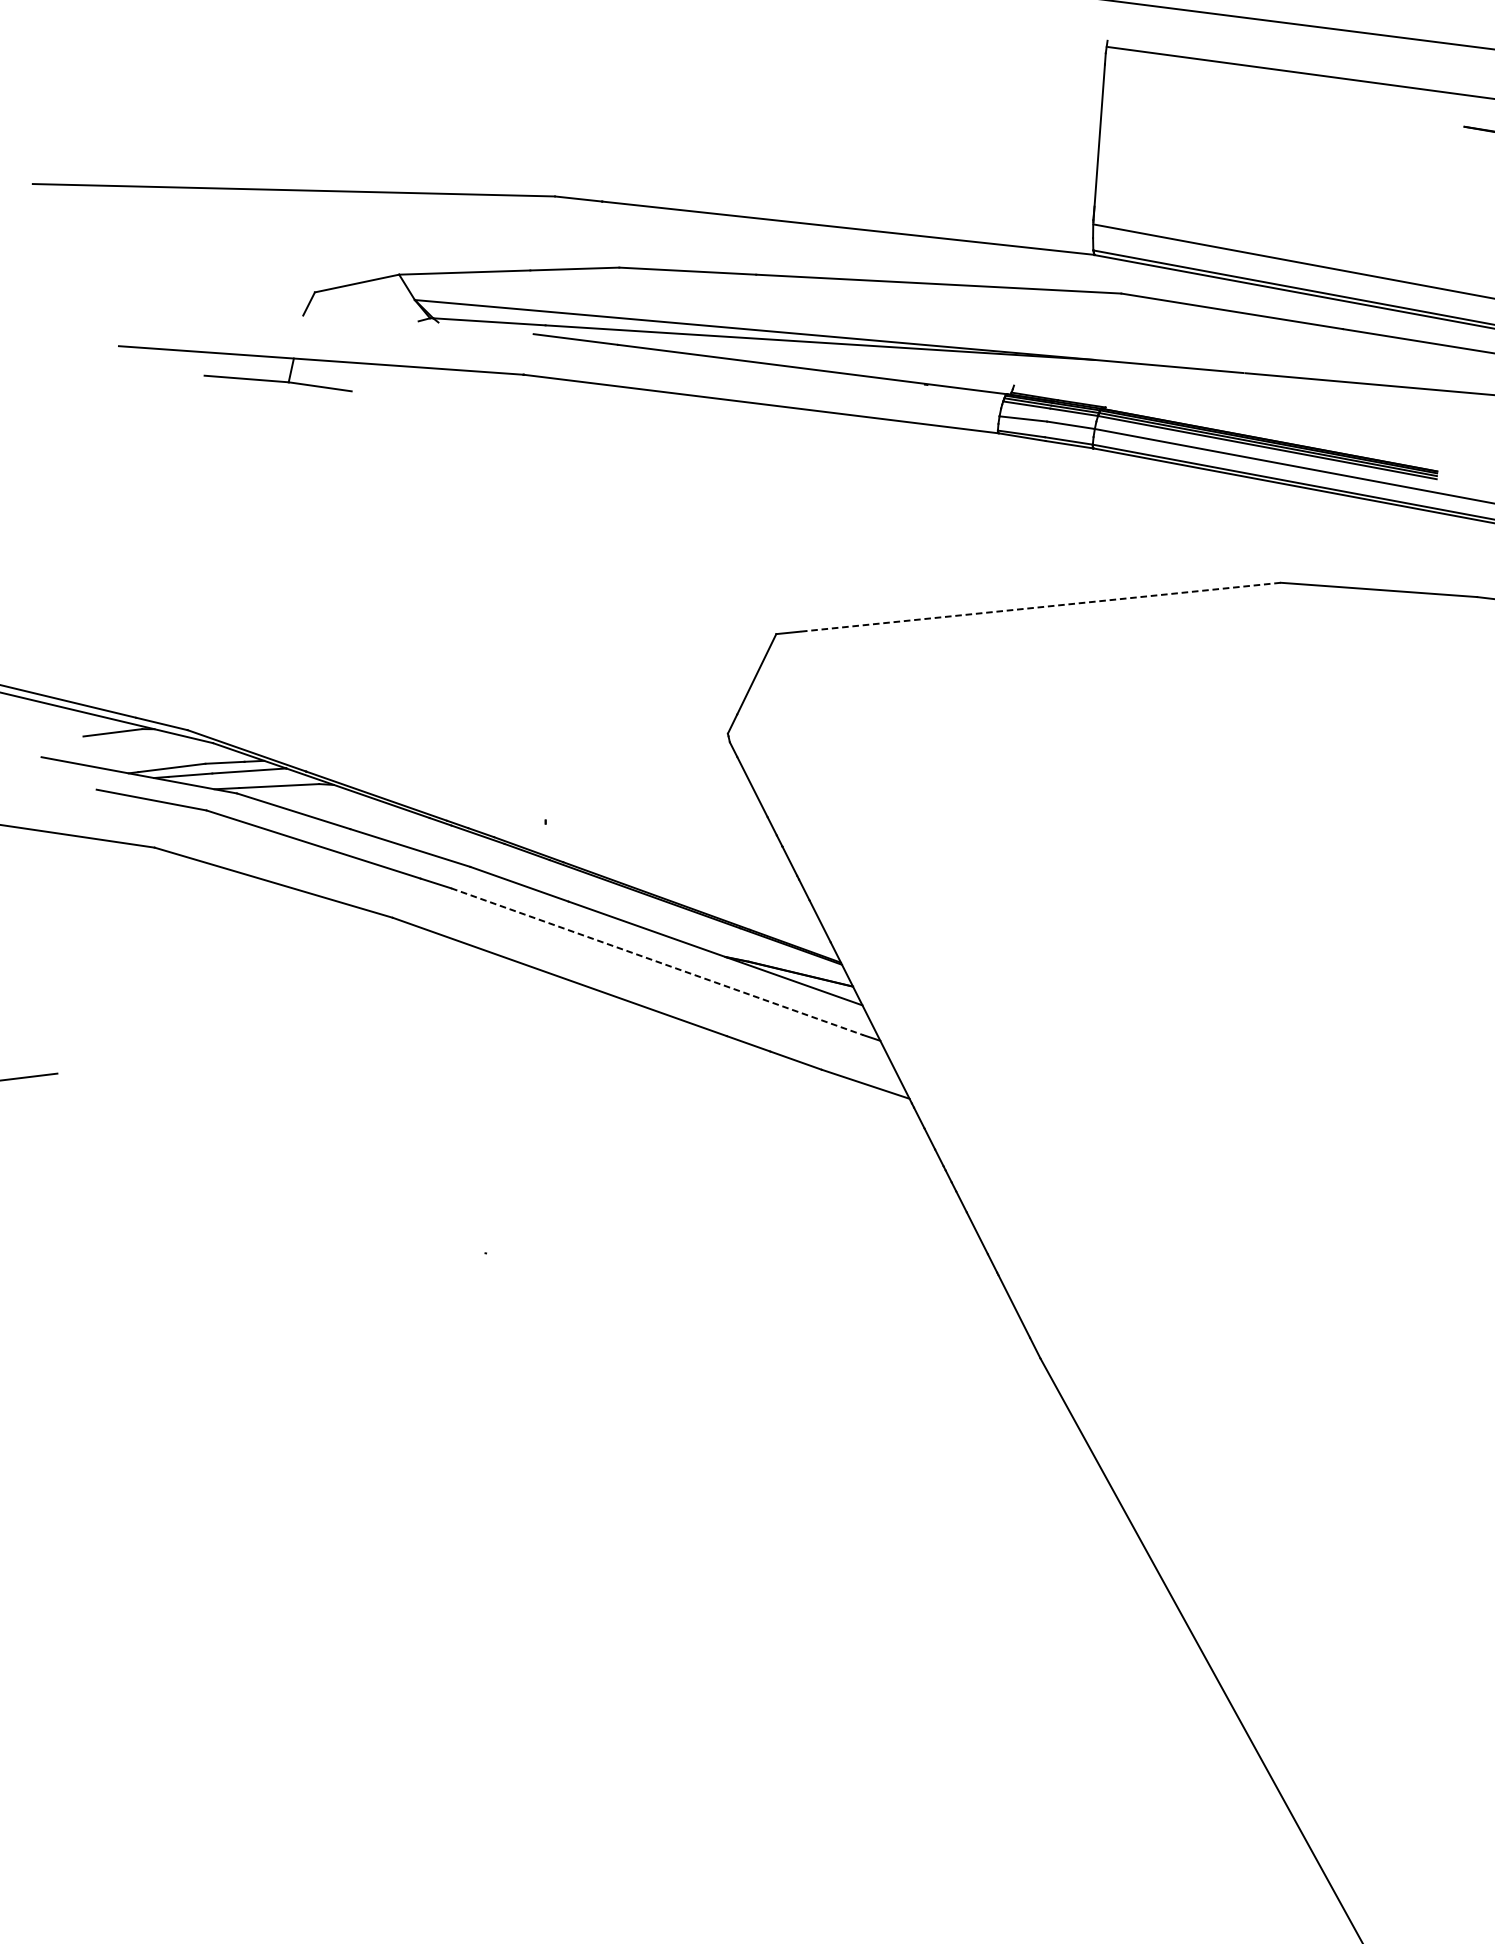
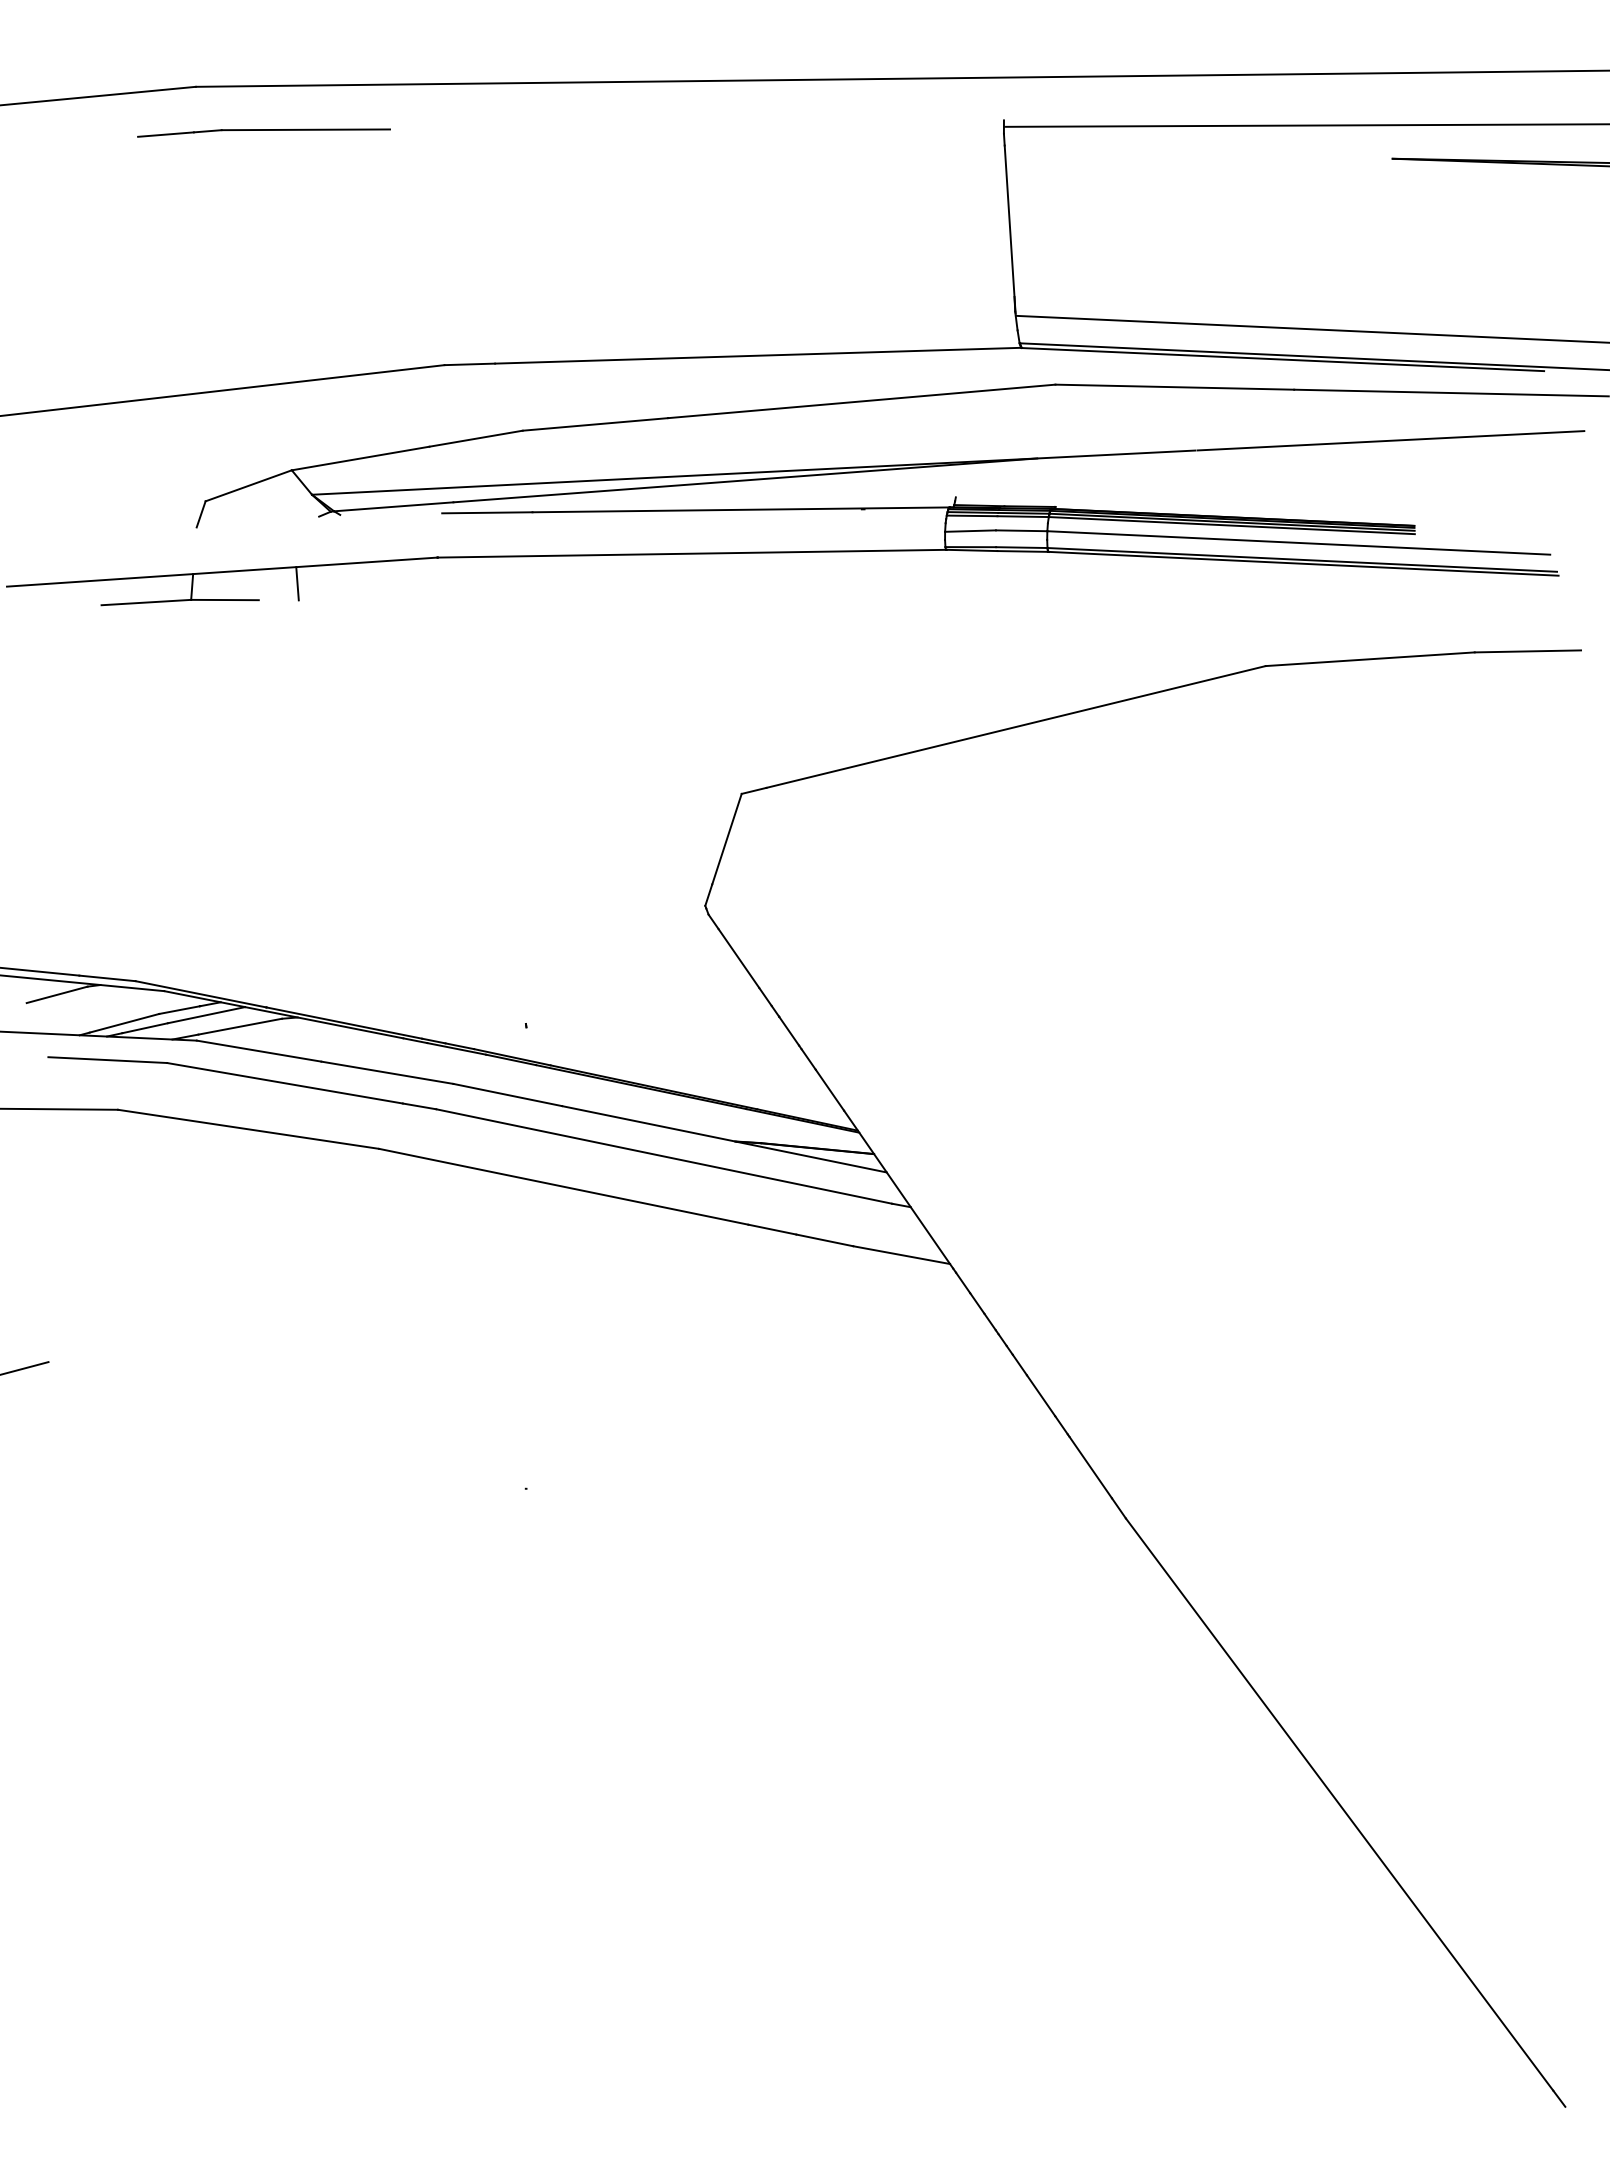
line: (389, 380) -> (297, 583), added
line: (1040, 606) -> (1016, 726), dashed -> solid
line: (657, 961) -> (664, 1156), dashed -> solid

